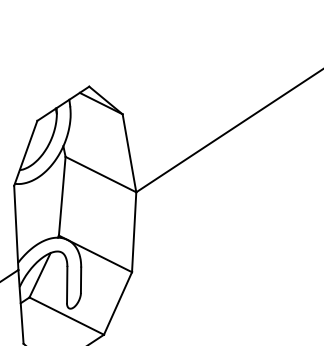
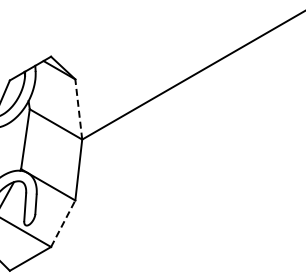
line: (129, 152) -> (78, 108), solid -> dashed
line: (118, 303) -> (63, 223), solid -> dashed

